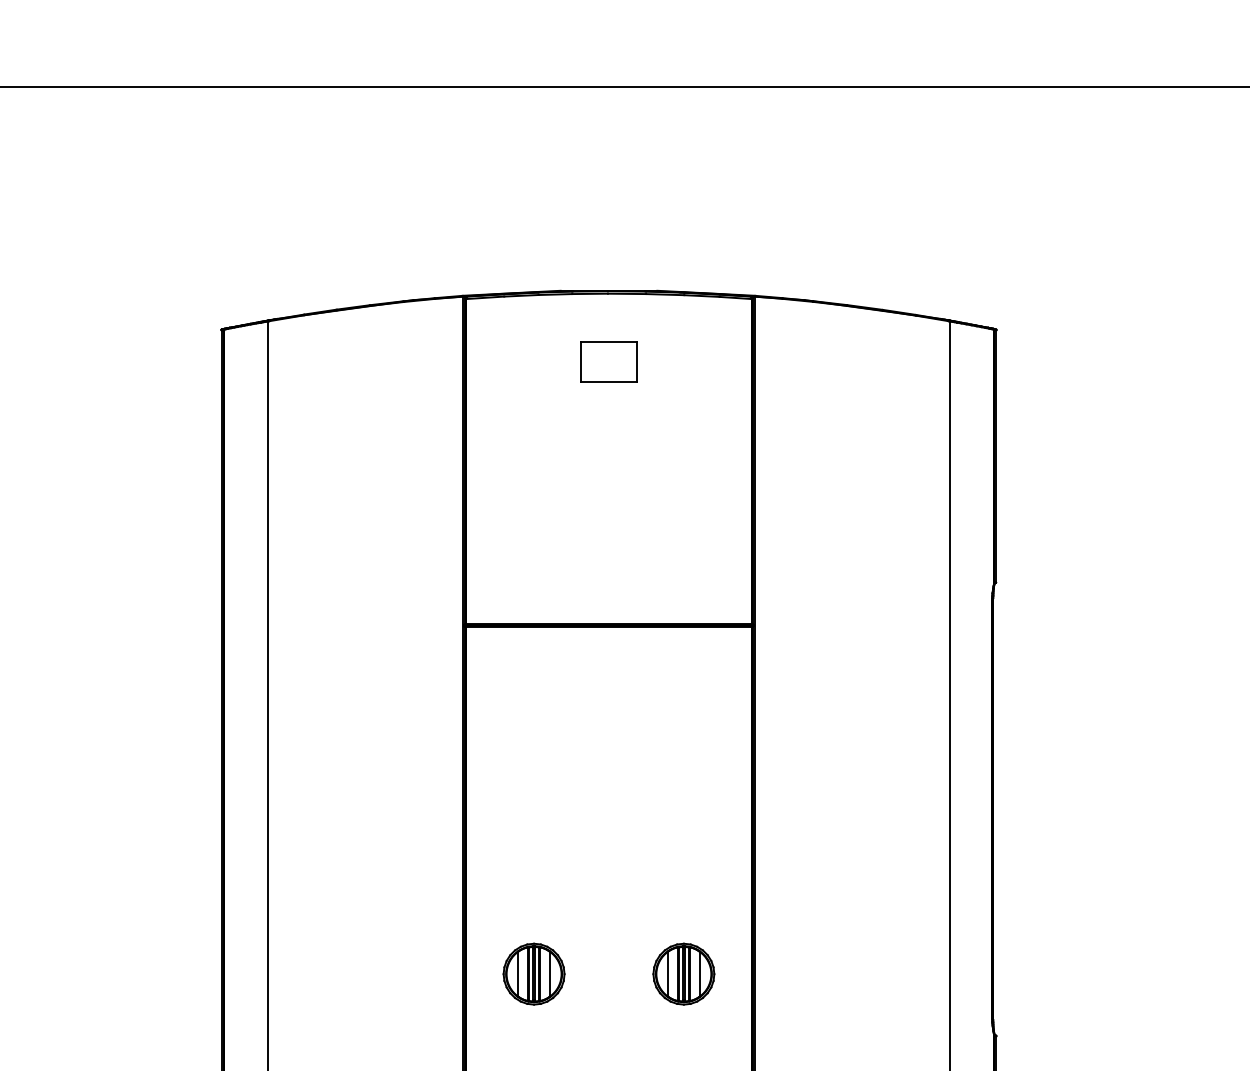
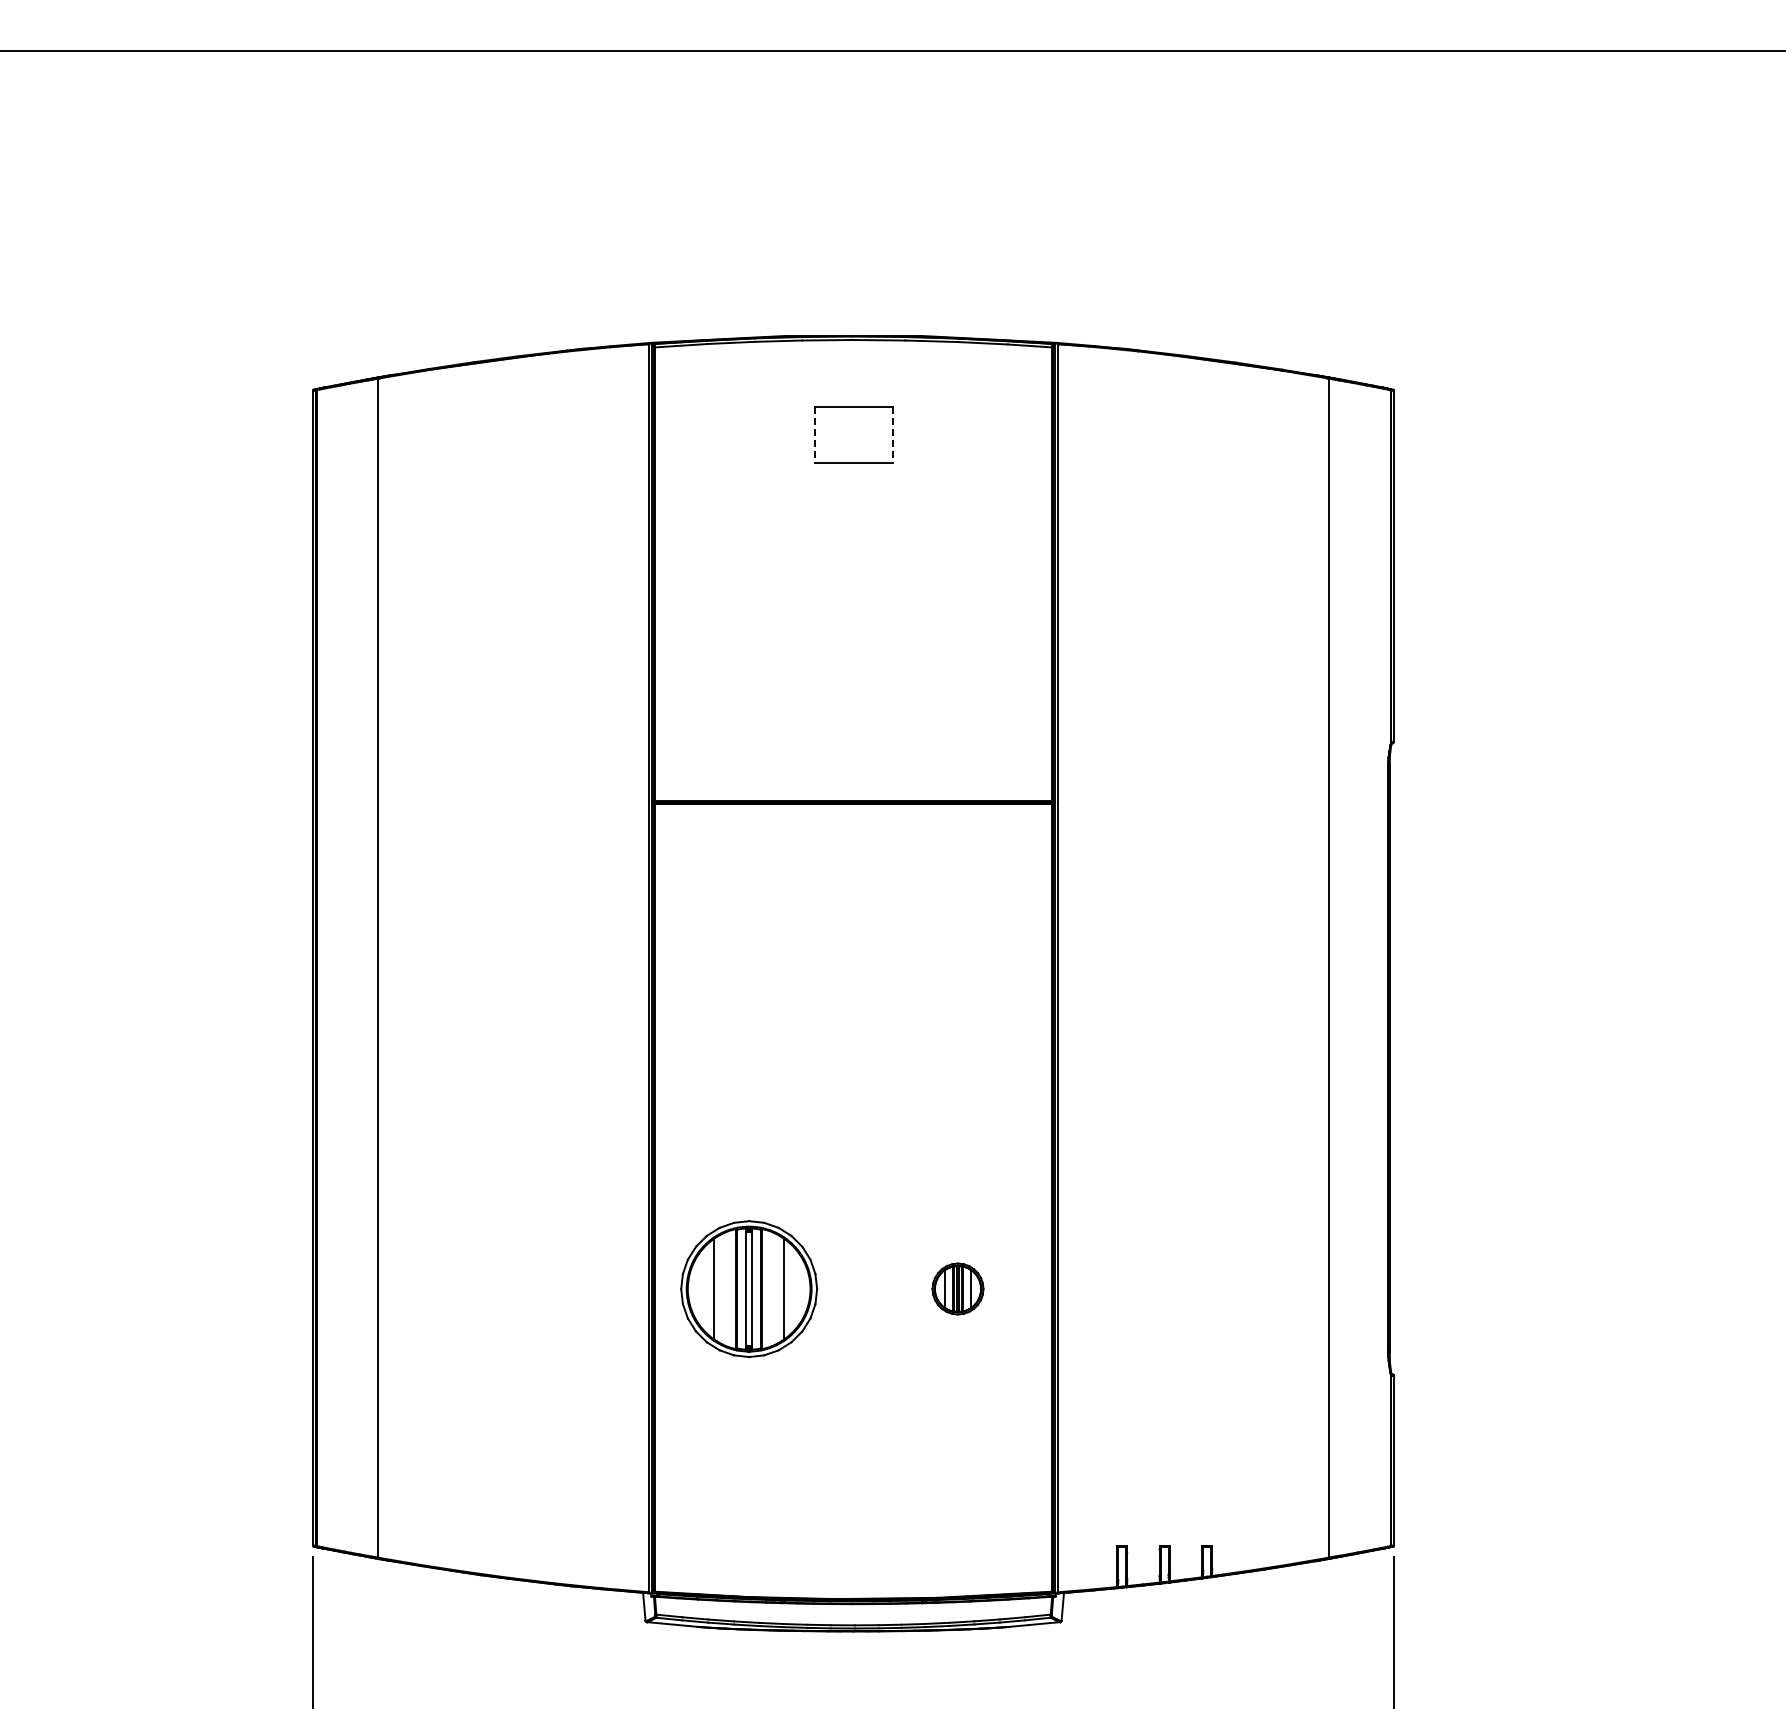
line: (580, 361) -> (814, 434), solid -> dashed
line: (636, 361) -> (892, 434), solid -> dashed
part: (533, 973) -> (748, 1288), size x1.6
part: (683, 973) -> (957, 1288), size x0.6

